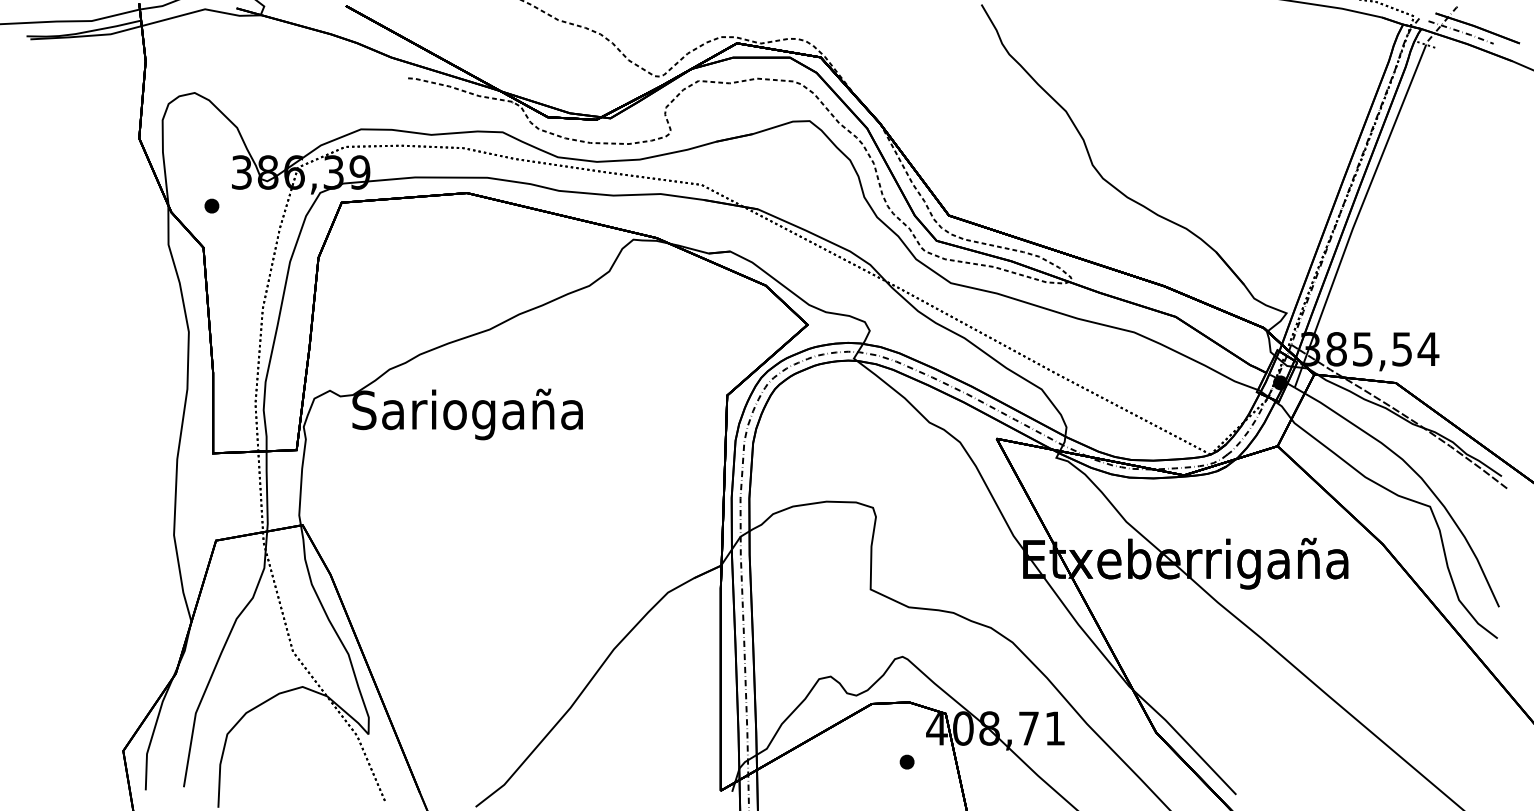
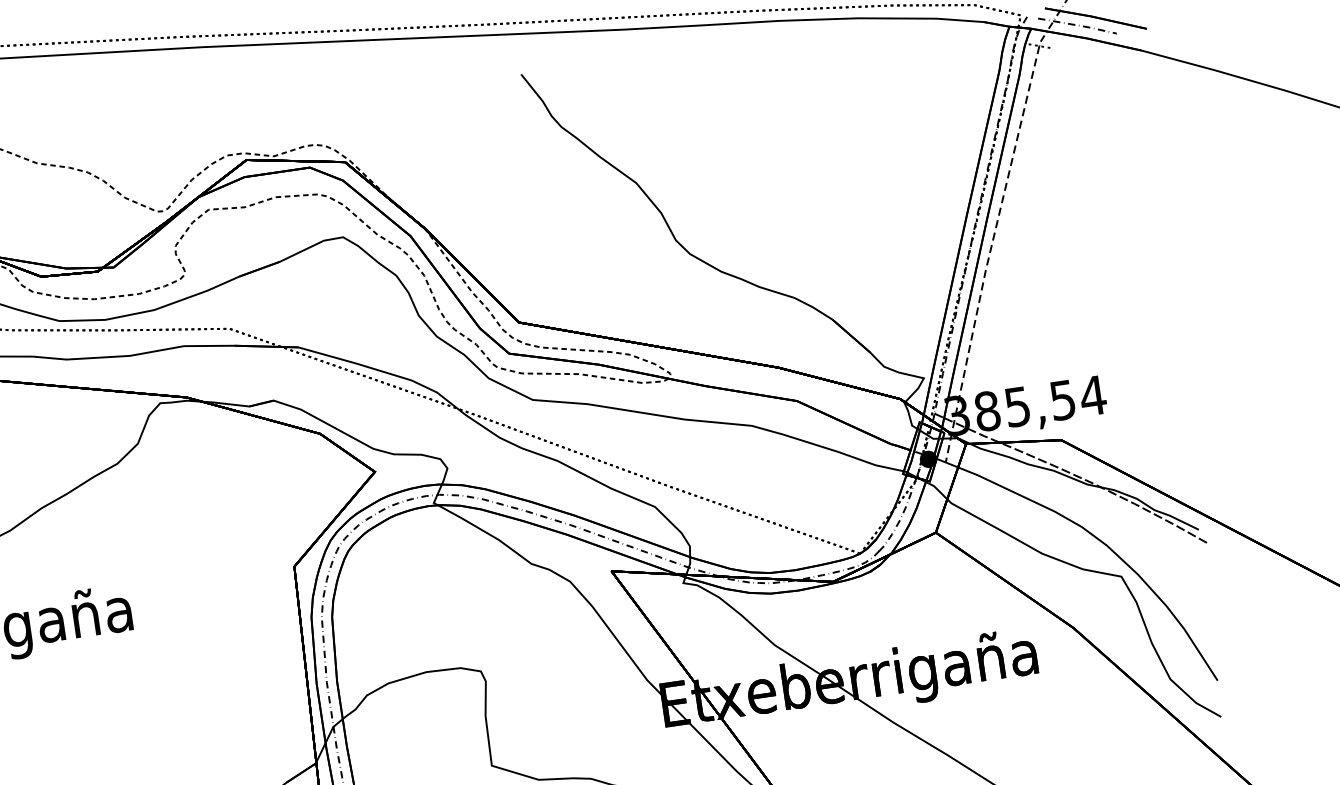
line: (1357, 215) -> (989, 253), solid -> dashed

